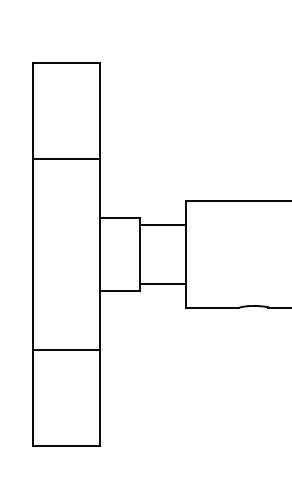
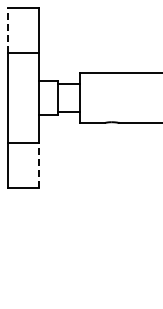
line: (32, 111) -> (7, 30), solid -> dashed
line: (100, 397) -> (39, 165), solid -> dashed

